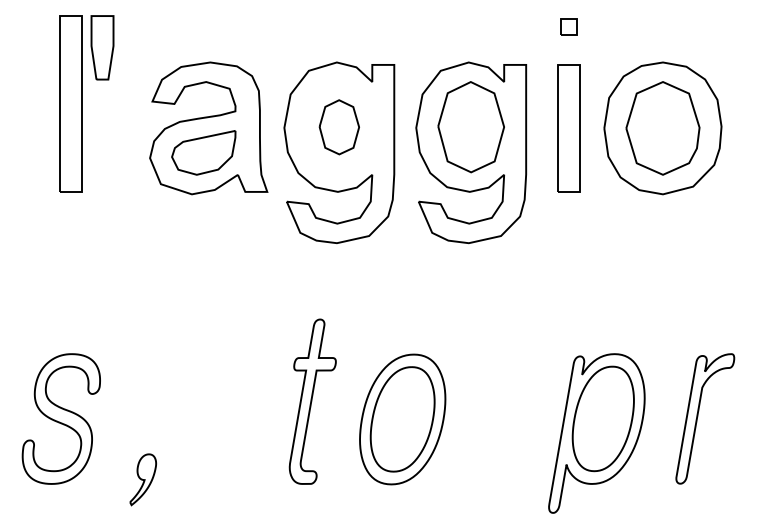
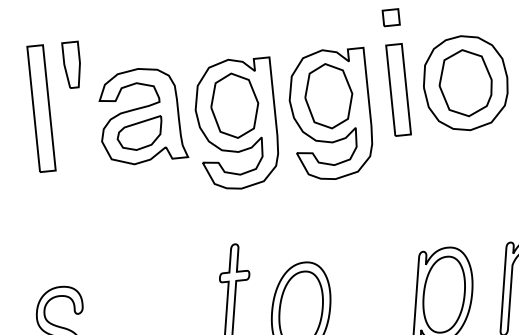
part: (568, 26) -> (390, 17), size x1.43
part: (102, 47) -> (72, 64), moved
part: (339, 127) -> (234, 105), size x1.67

